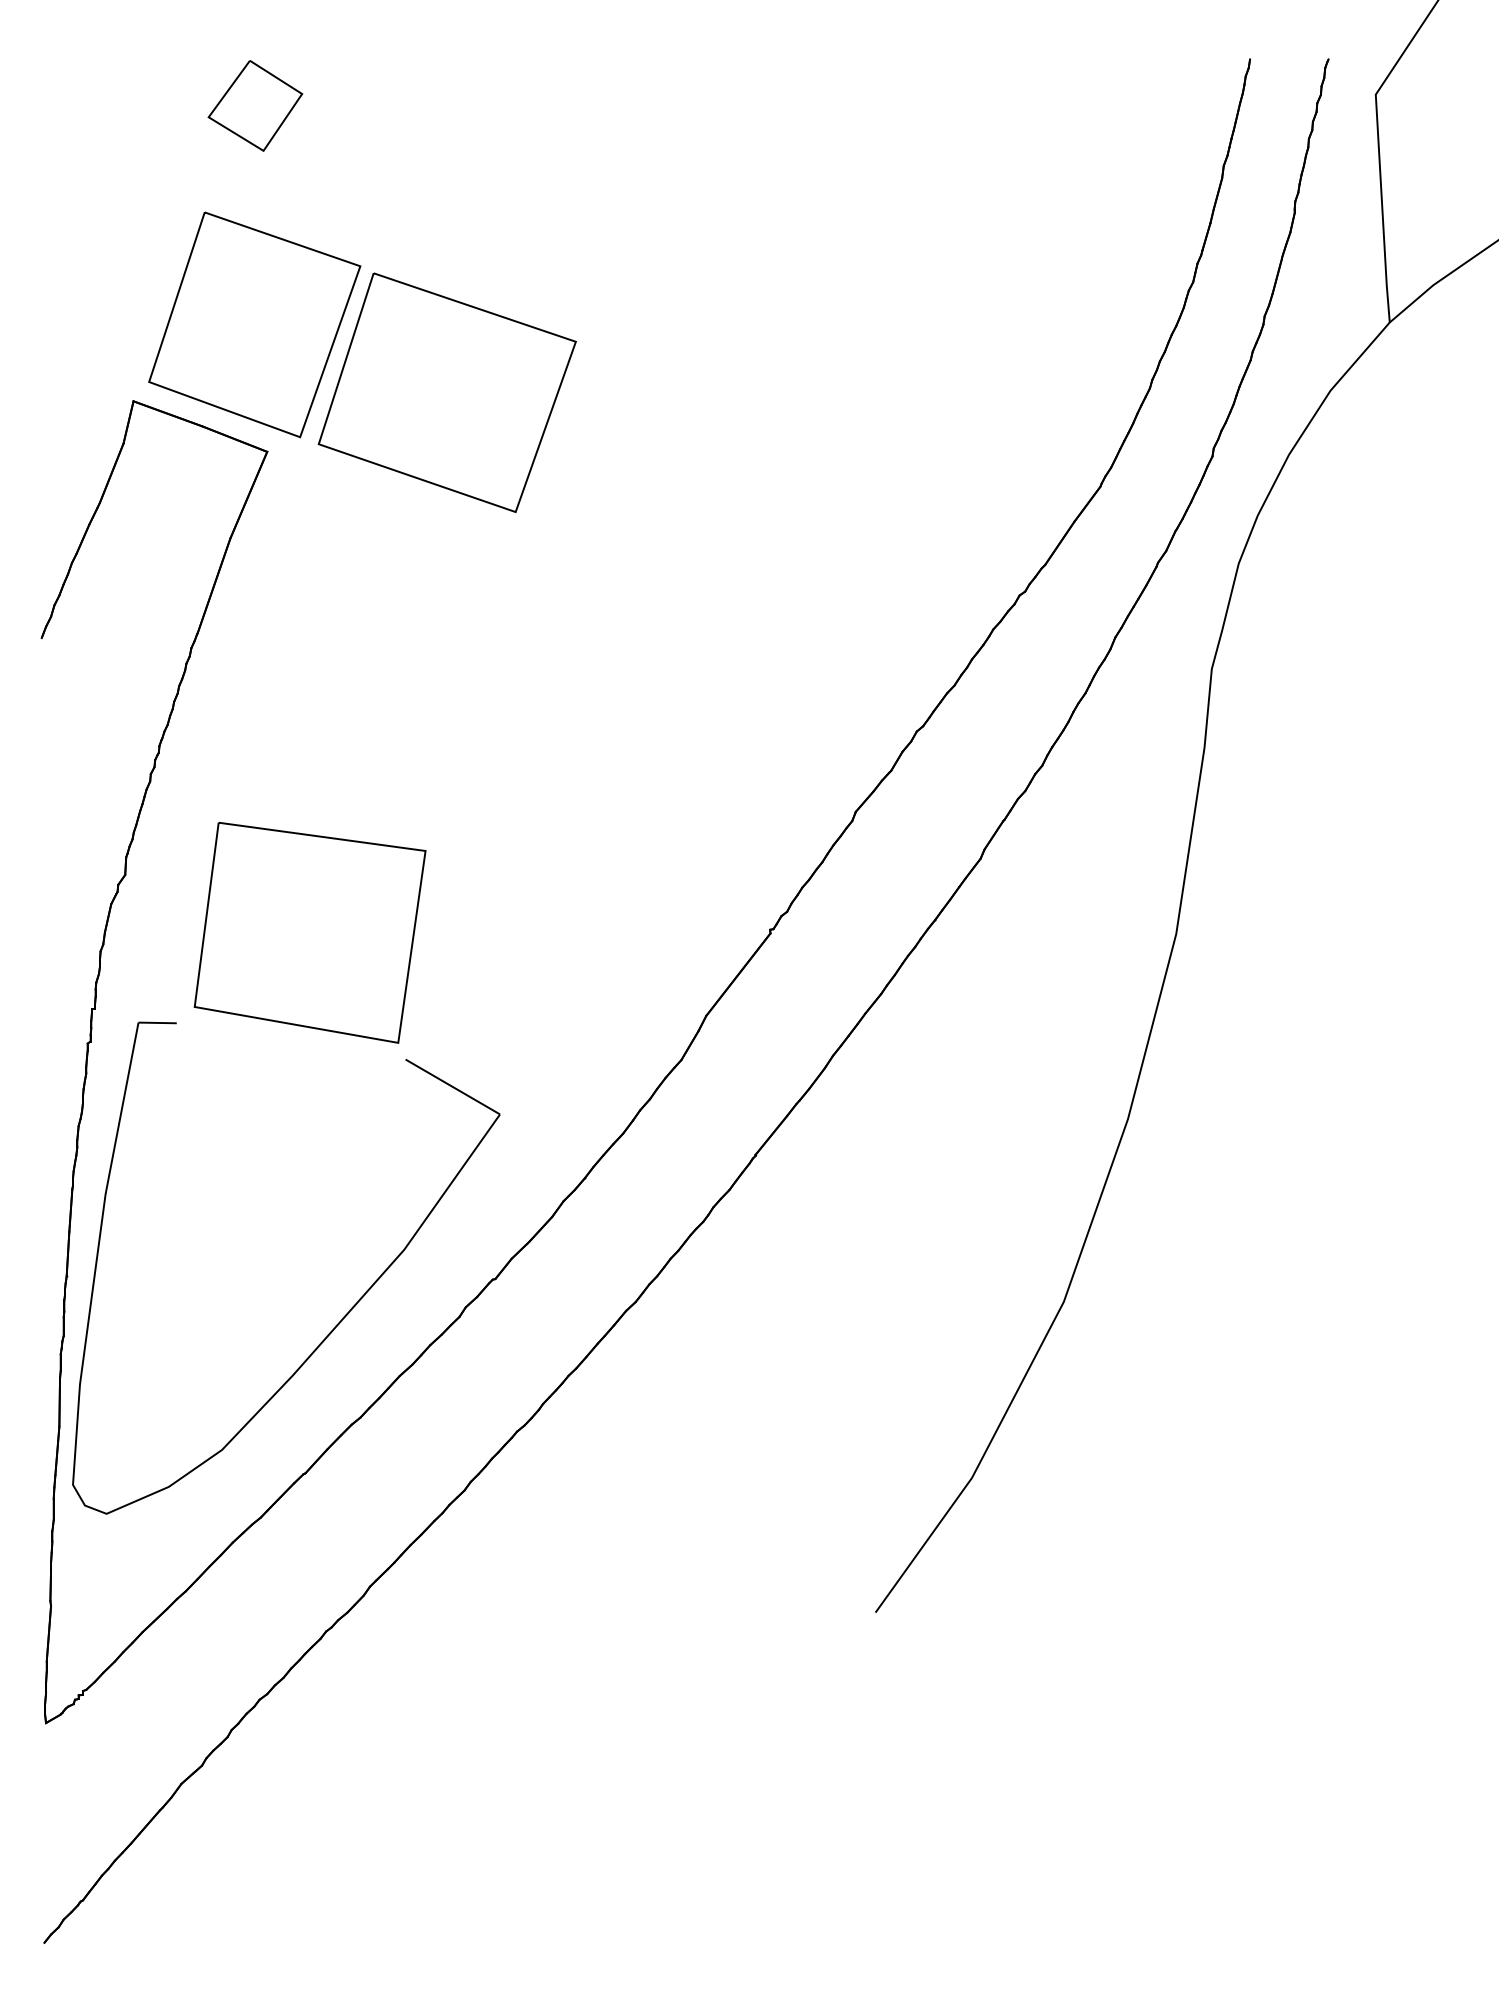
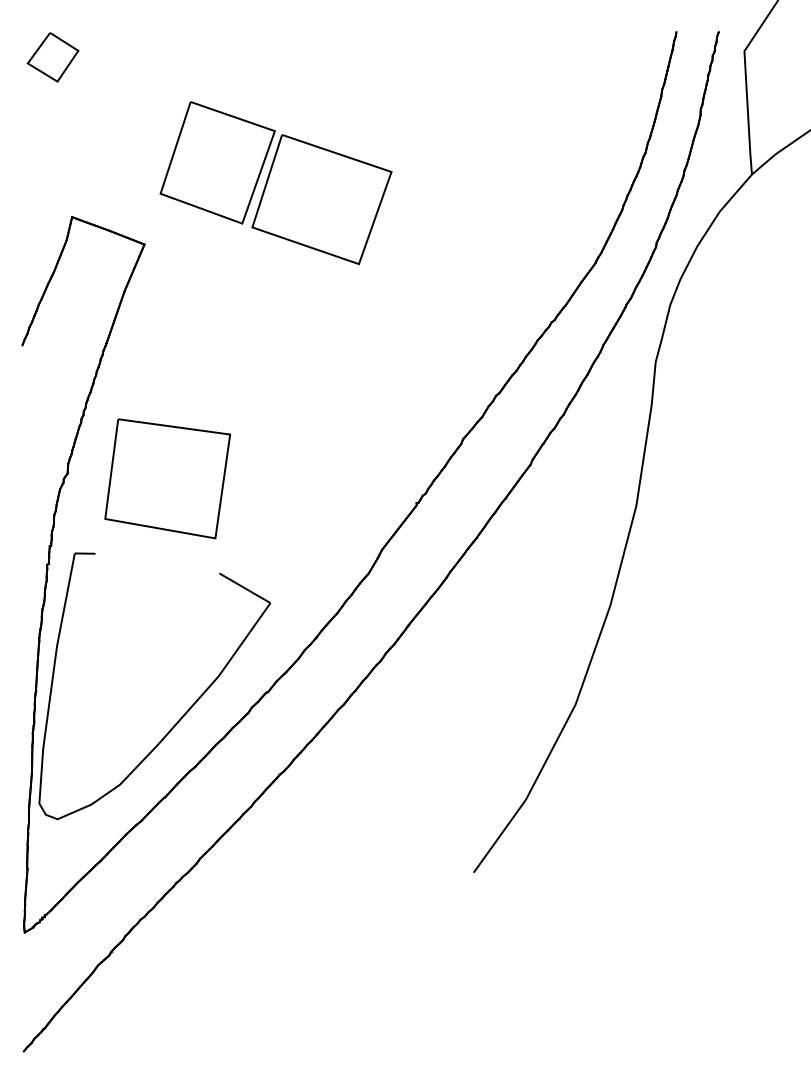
part: (254, 106) -> (52, 57), moved
part: (361, 363) -> (275, 183), moved
part: (309, 932) -> (167, 478), moved

